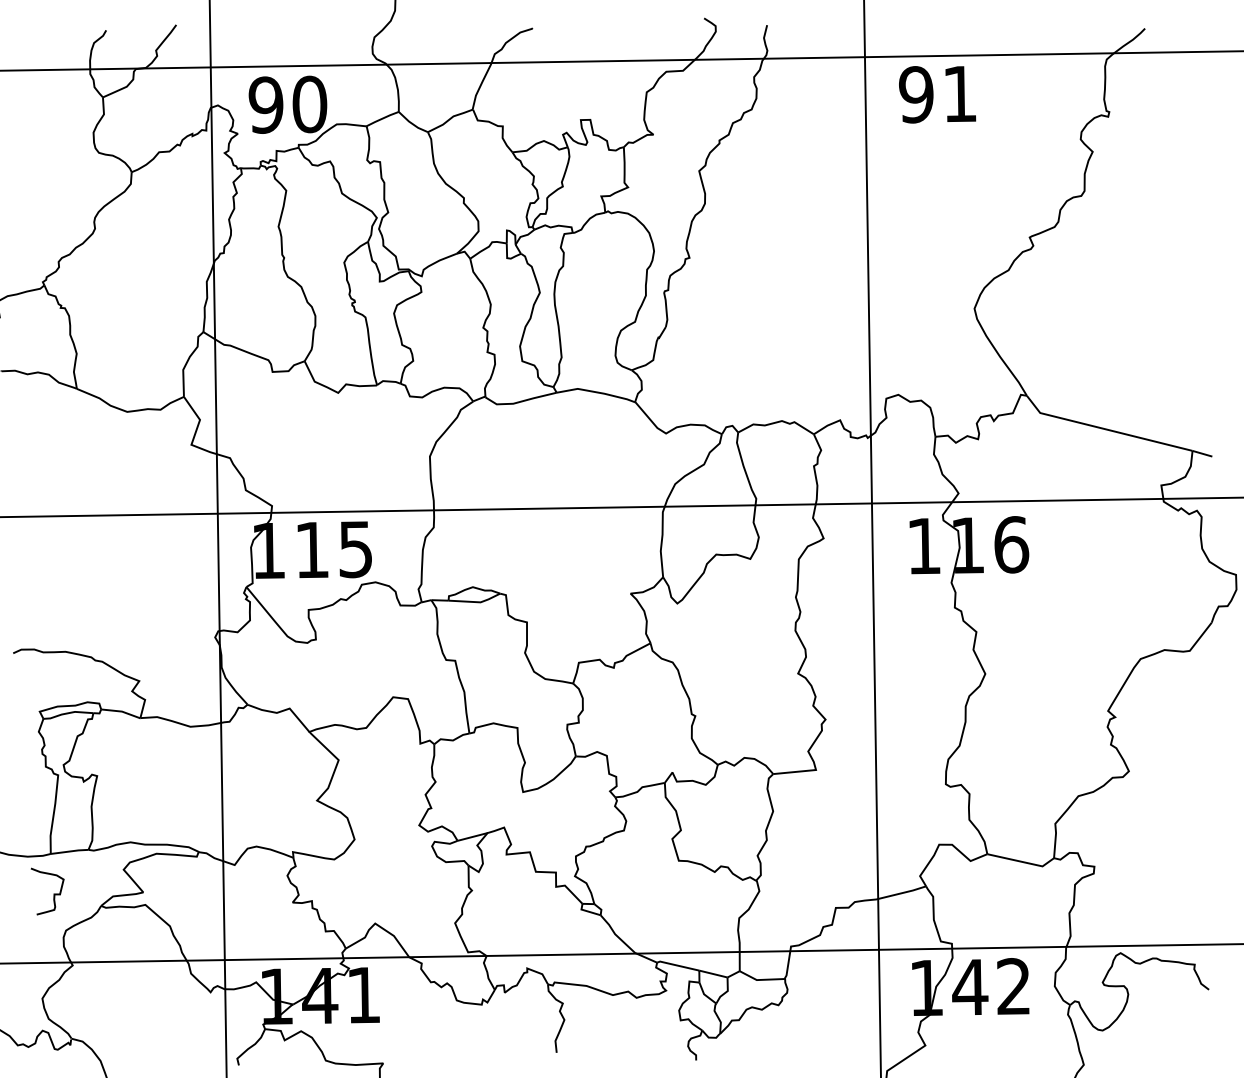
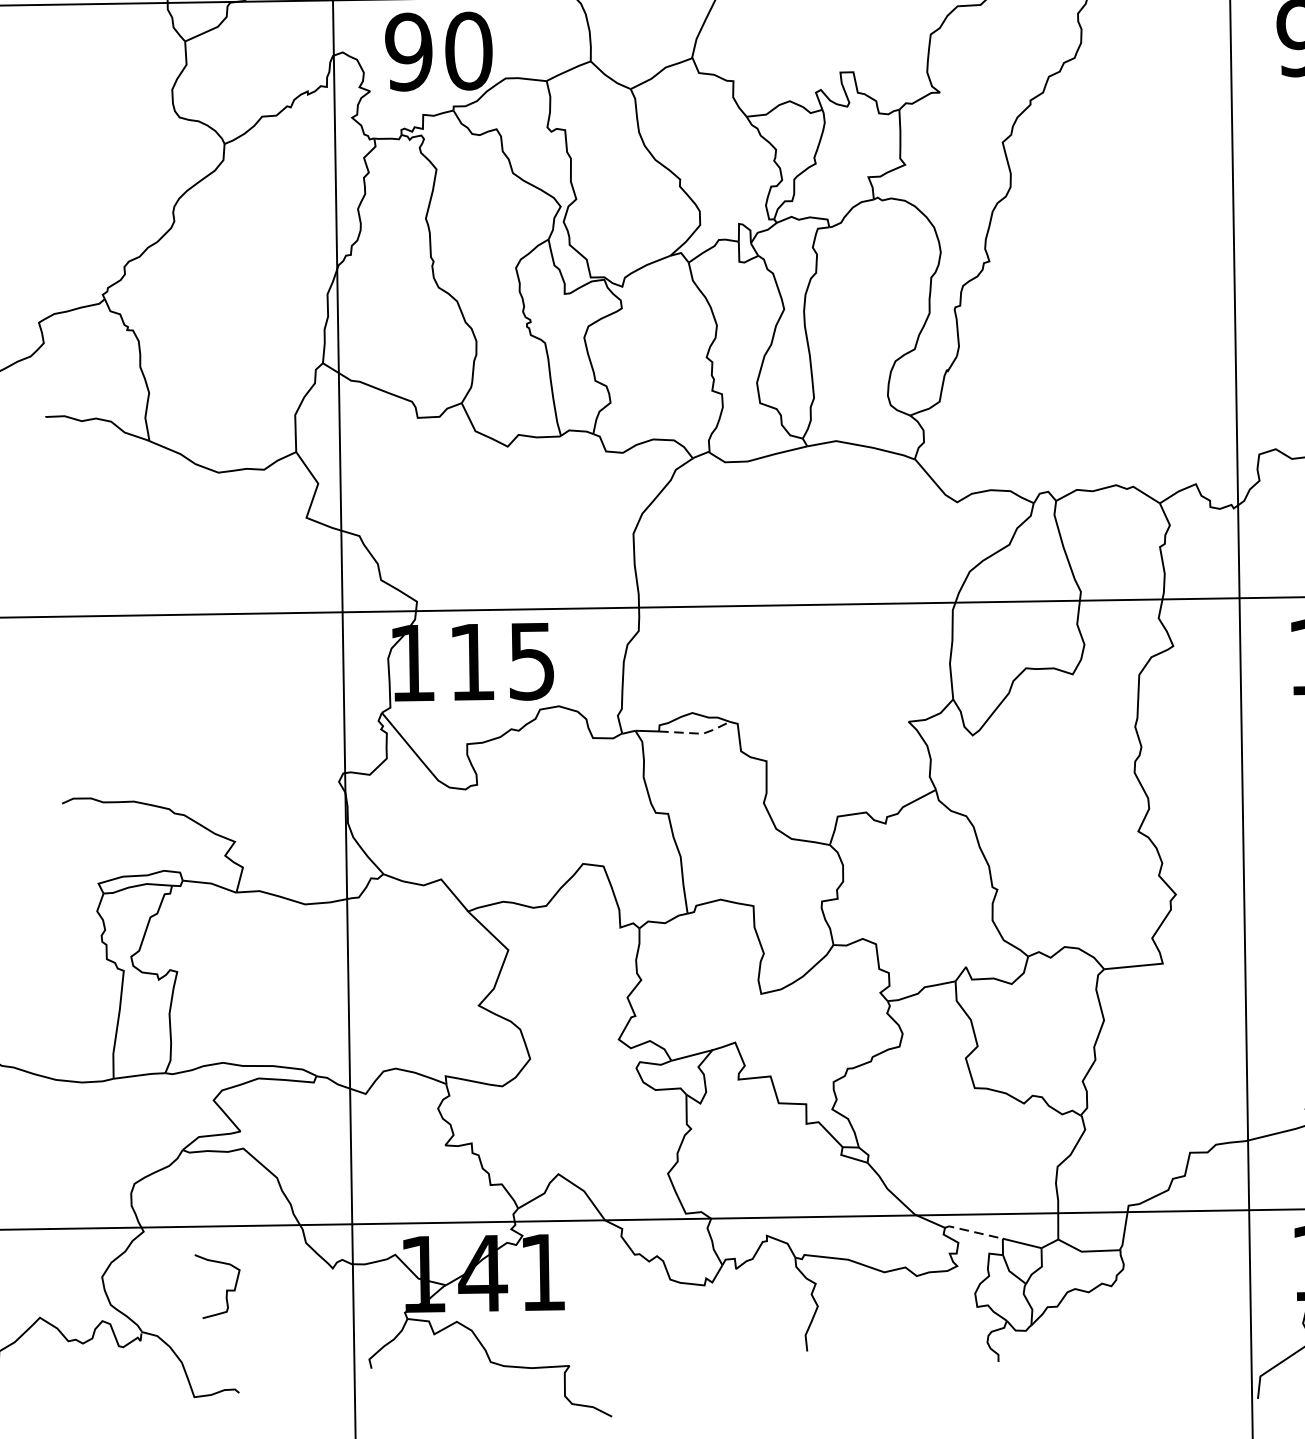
line: (476, 602) -> (697, 733), solid -> dashed
curve: (53, 893) -> (225, 1289), moved
line: (677, 965) -> (972, 1231), solid -> dashed

